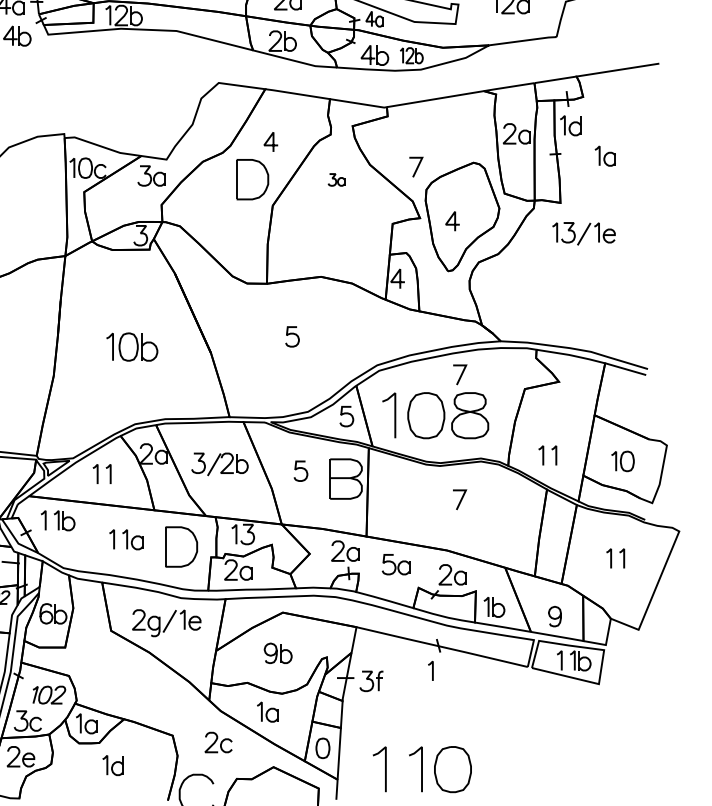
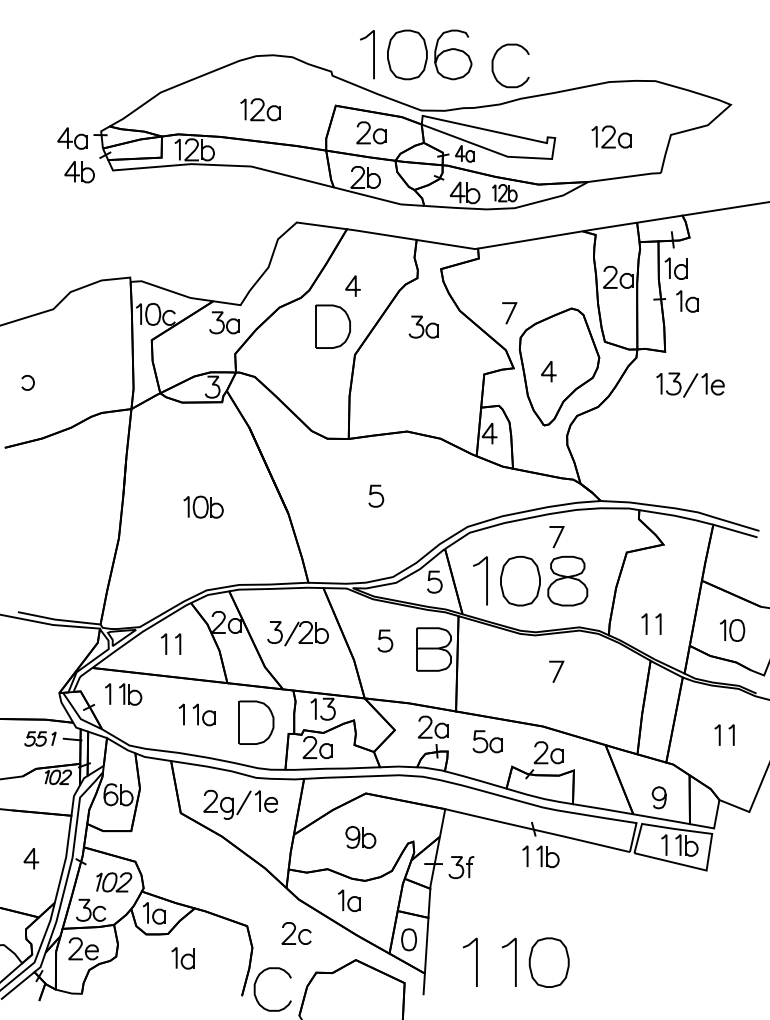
part: (605, 156) -> (687, 301), moved
part: (336, 179) -> (423, 326), size x1.67
part: (132, 346) -> (203, 506), size x0.71
part: (494, 607) -> (547, 856), moved

